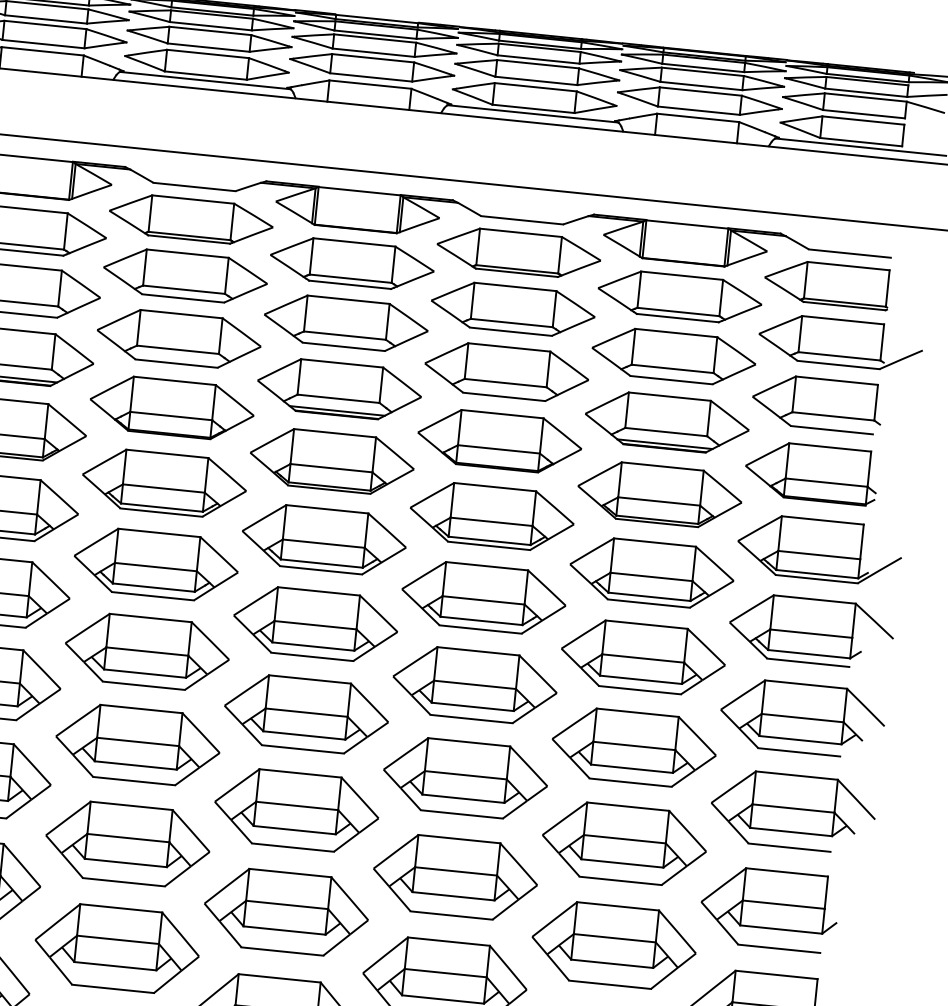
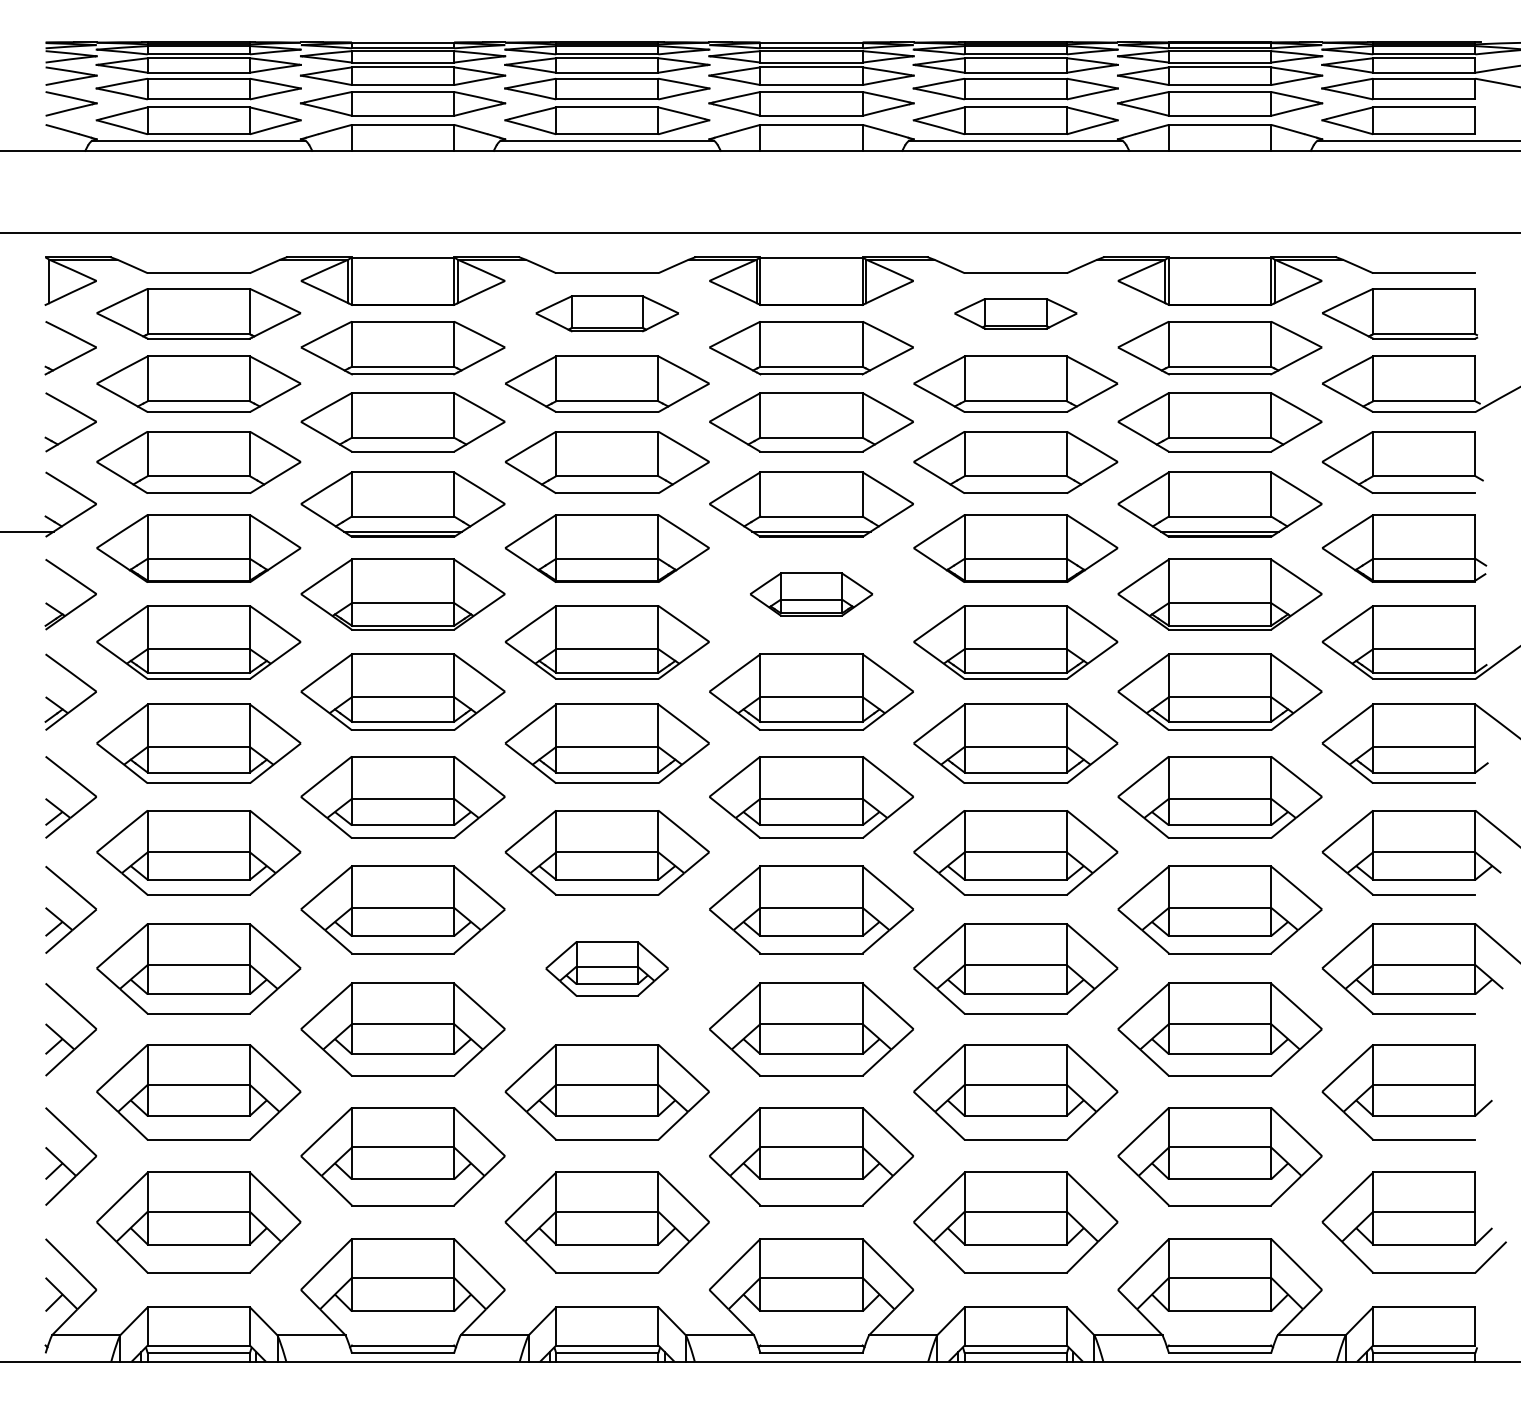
part: (191, 219) -> (607, 313), size x0.7
part: (518, 252) -> (1015, 313), size x0.6
part: (332, 461) -> (811, 594), size x0.6
part: (137, 744) -> (606, 968), size x0.6

